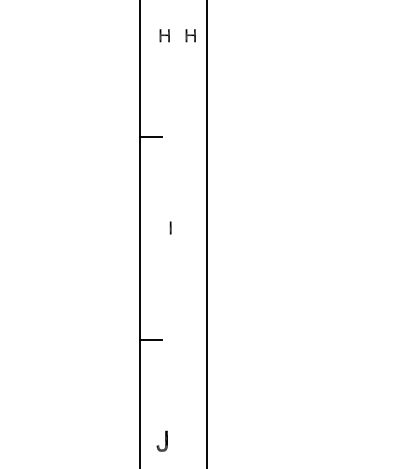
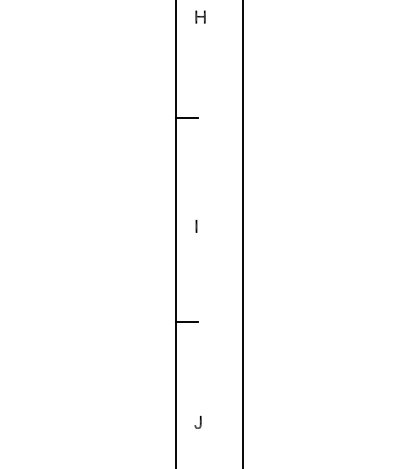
part: (190, 35) -> (226, 16), removed
line: (170, 228) -> (196, 226), moved
part: (161, 440) -> (197, 421), size x0.62

